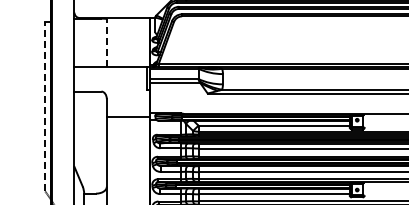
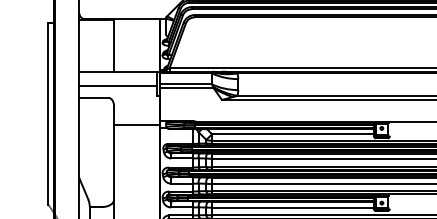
line: (106, 42) -> (113, 45), dashed -> solid
line: (110, 80) -> (117, 85), added
line: (45, 106) -> (48, 113), dashed -> solid

